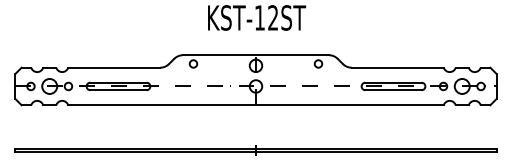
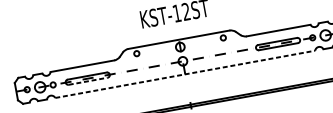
line: (118, 90) -> (88, 81), solid -> dashed
line: (256, 105) -> (185, 74), solid -> dashed

